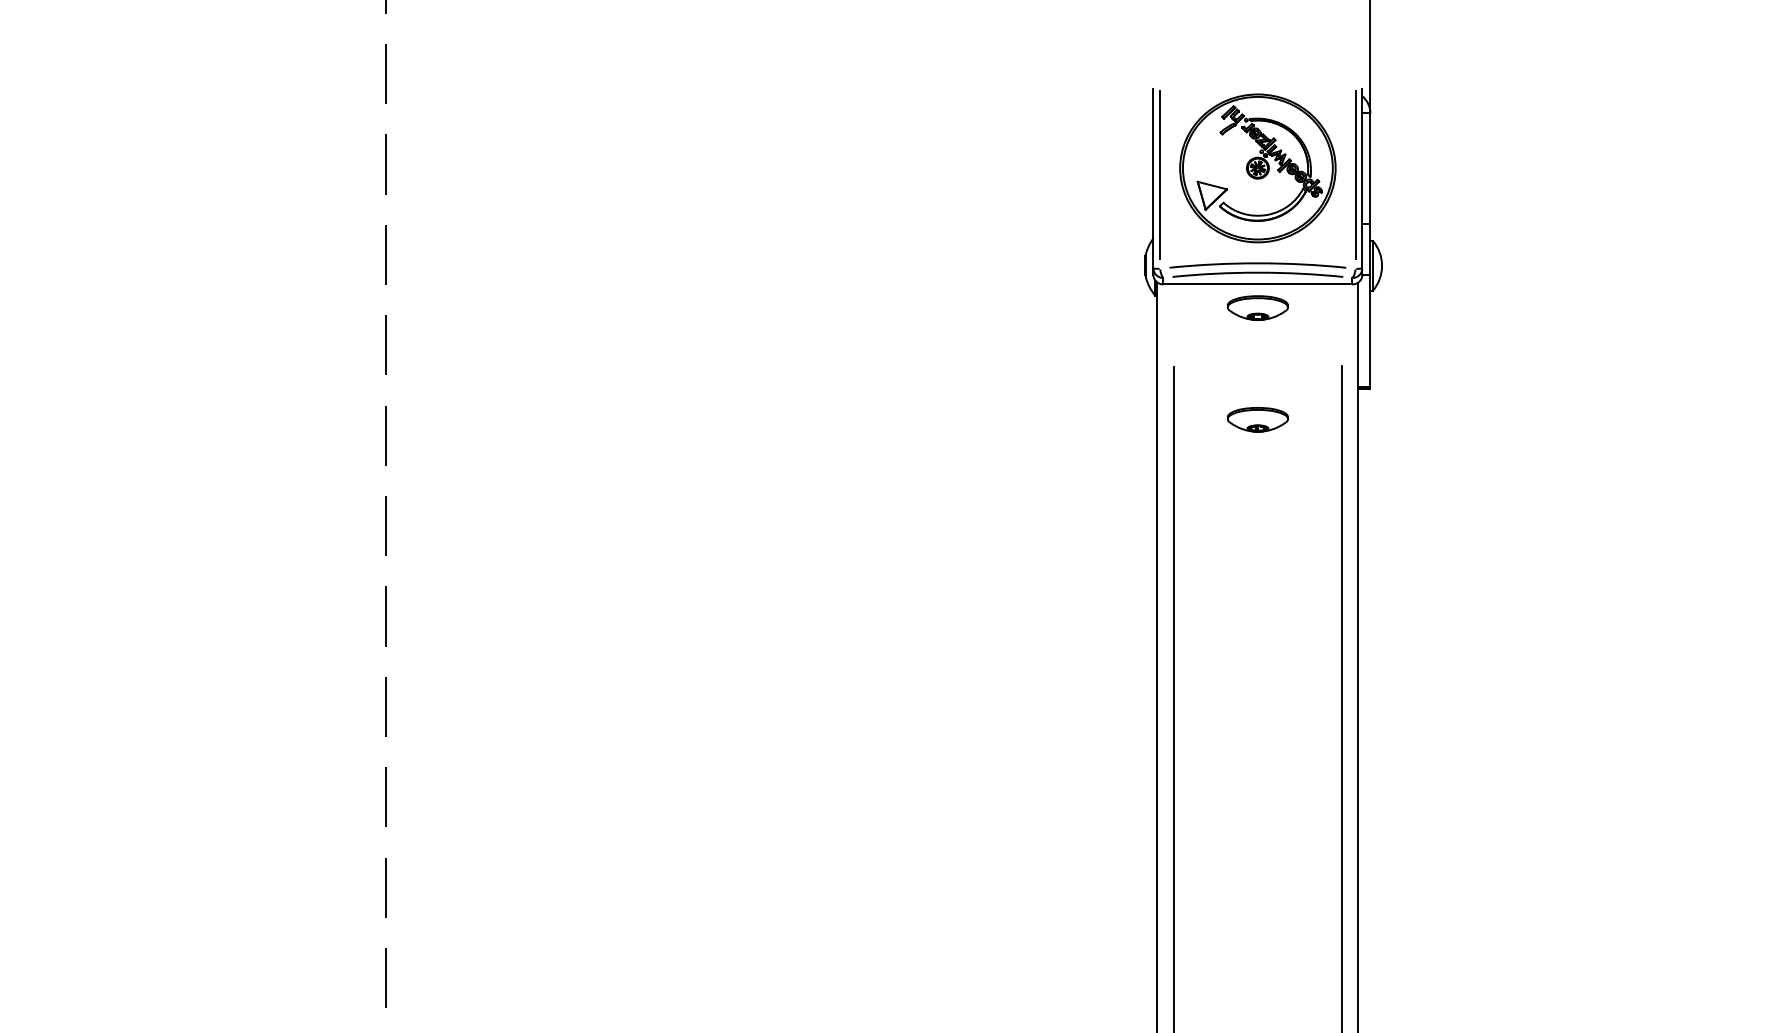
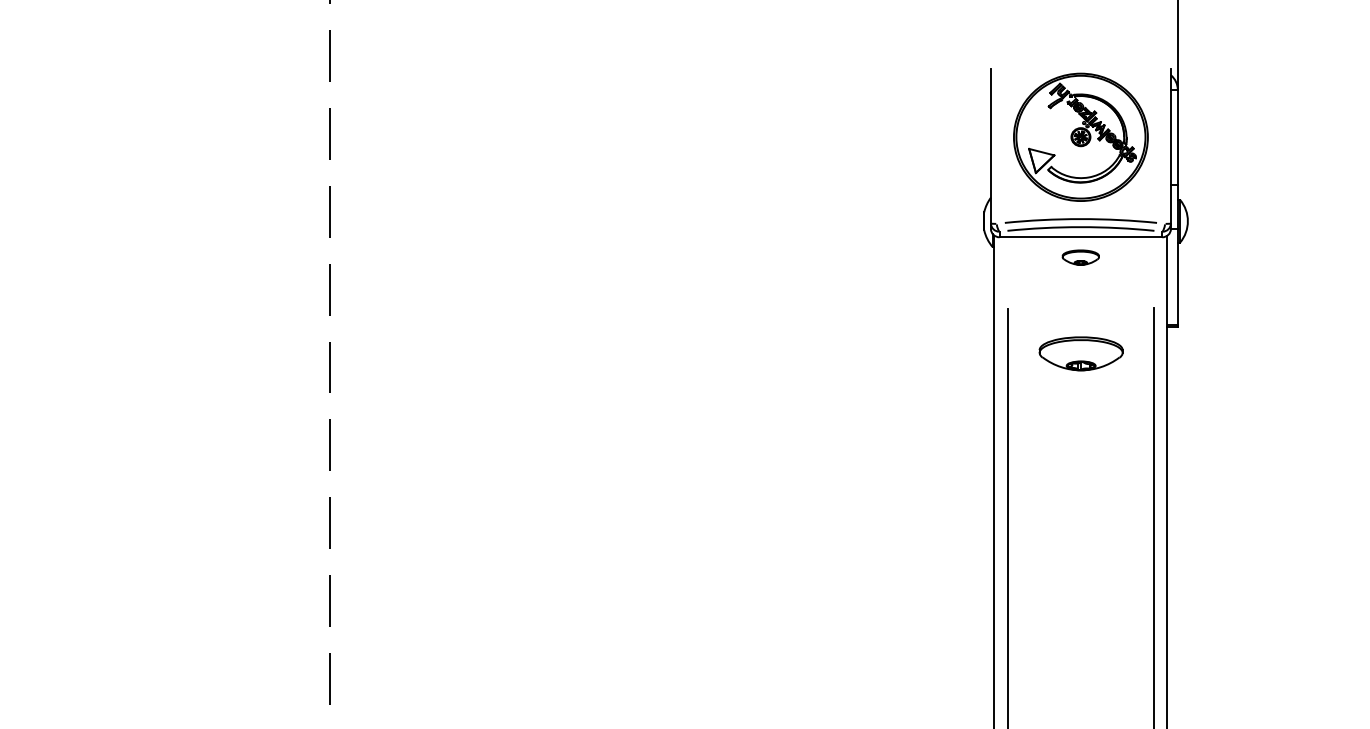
line: (1160, 174) -> (997, 142), removed
line: (1355, 174) -> (1165, 142), removed
part: (1257, 307) -> (1080, 257), size x0.7
part: (1257, 419) -> (1080, 353), size x1.6

